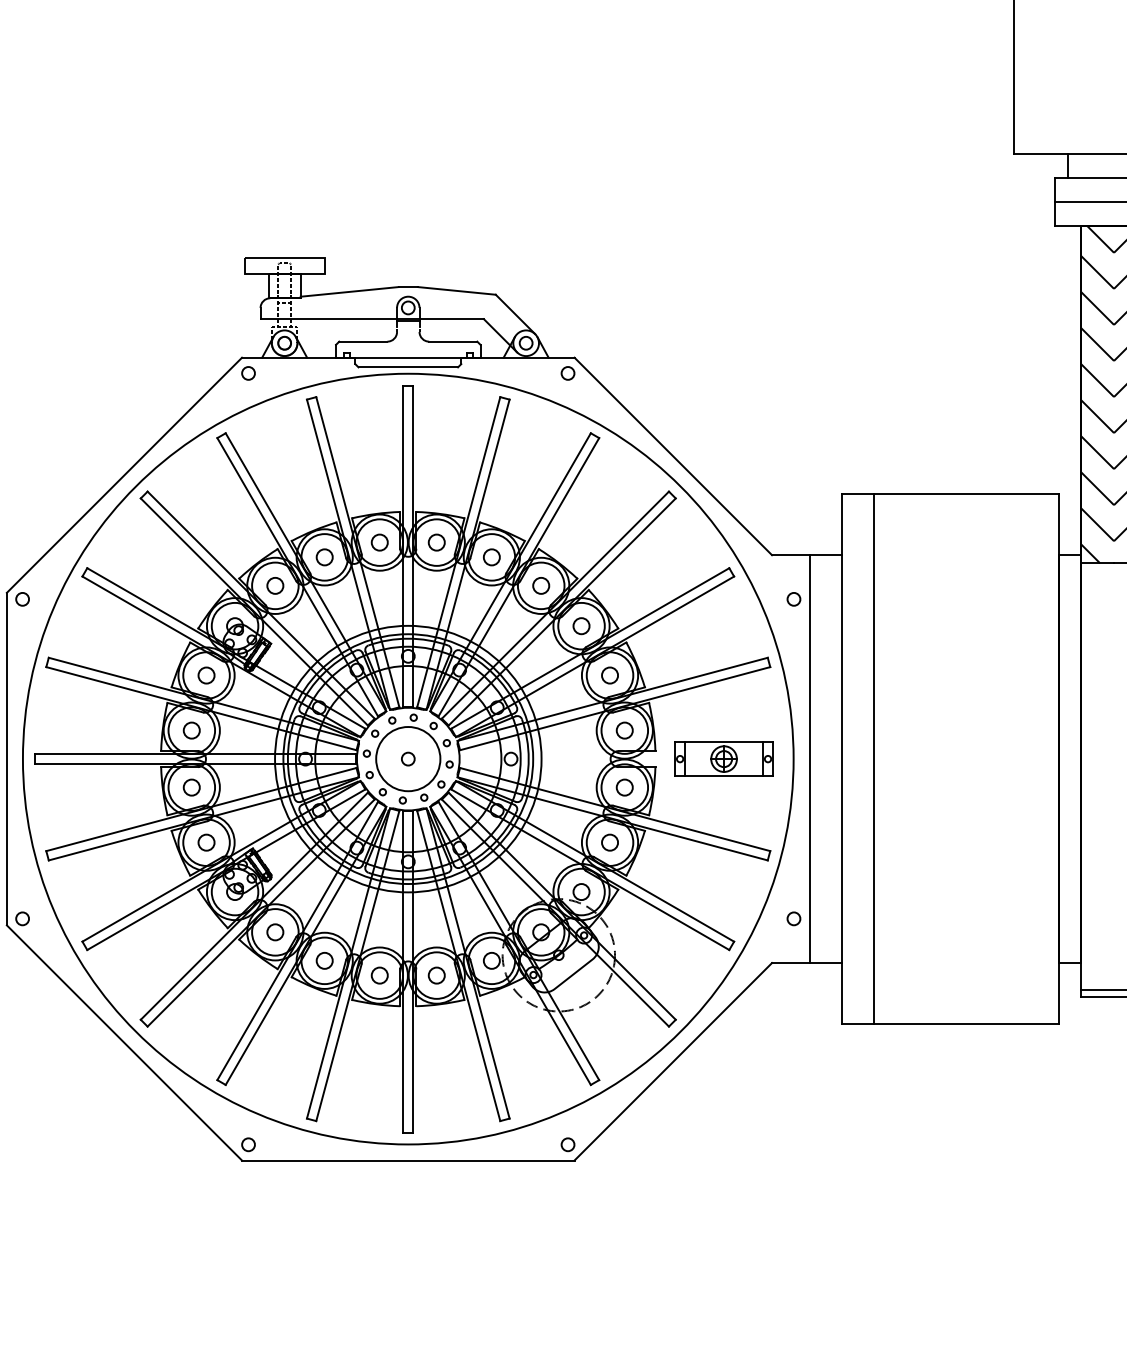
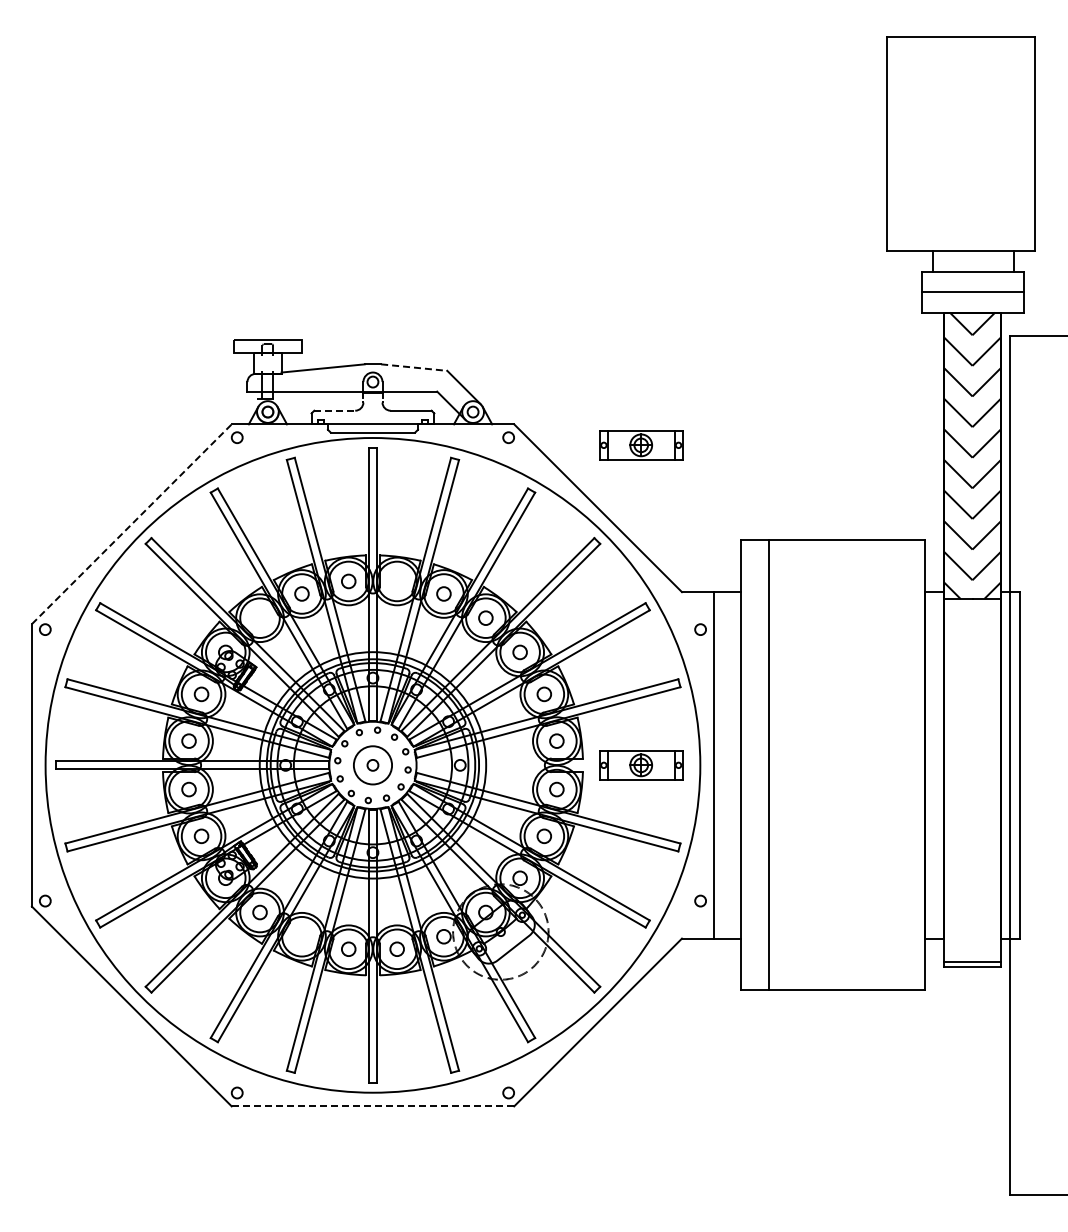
line: (457, 290) -> (414, 367), solid -> dashed
line: (364, 341) -> (335, 410), solid -> dashed
part: (724, 382) -> (641, 445), added
line: (125, 474) -> (132, 523), solid -> dashed
circle: (435, 542) -> (396, 581), removed
circle: (274, 585) -> (259, 617), removed
circle: (407, 759) -> (372, 765), size x0.7
circle: (324, 960) -> (301, 936), removed
line: (407, 1160) -> (372, 1106), solid -> dashed

